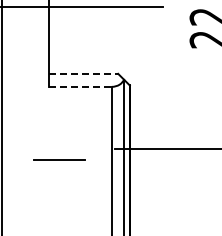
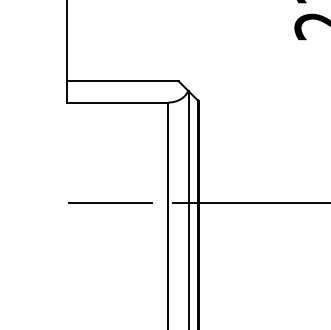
line: (83, 73) -> (122, 80), dashed -> solid
line: (80, 86) -> (117, 101), dashed -> solid
line: (59, 159) -> (111, 202), moved

